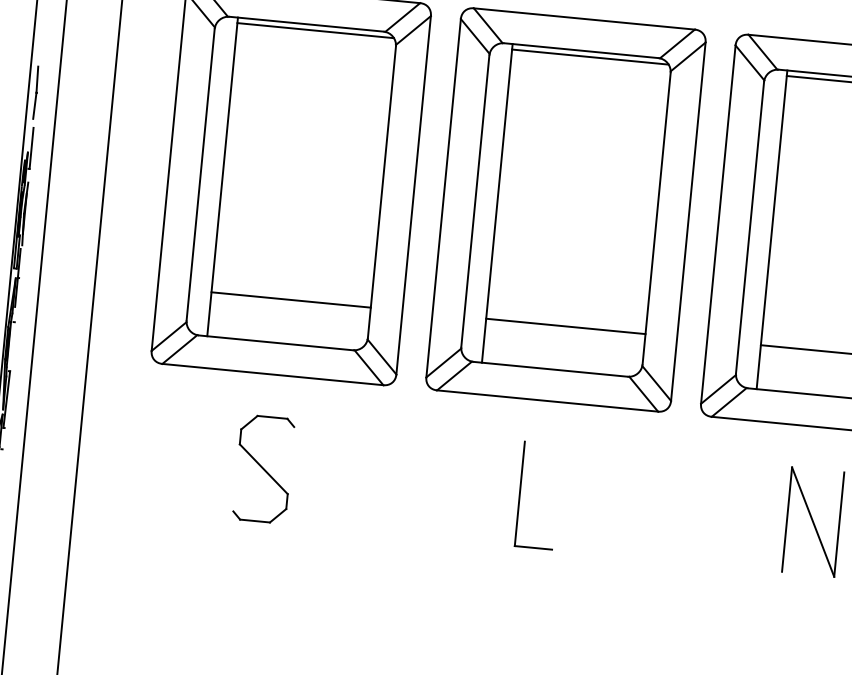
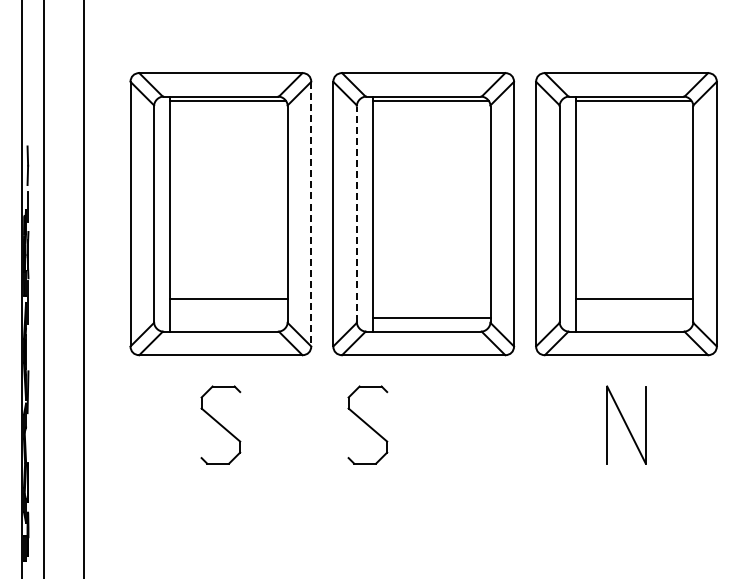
line: (413, 195) -> (311, 214), solid -> dashed
line: (475, 200) -> (356, 213), solid -> dashed
line: (565, 326) -> (431, 318), moved
part: (462, 487) -> (367, 424), added
part: (520, 494) -> (410, 425), removed

